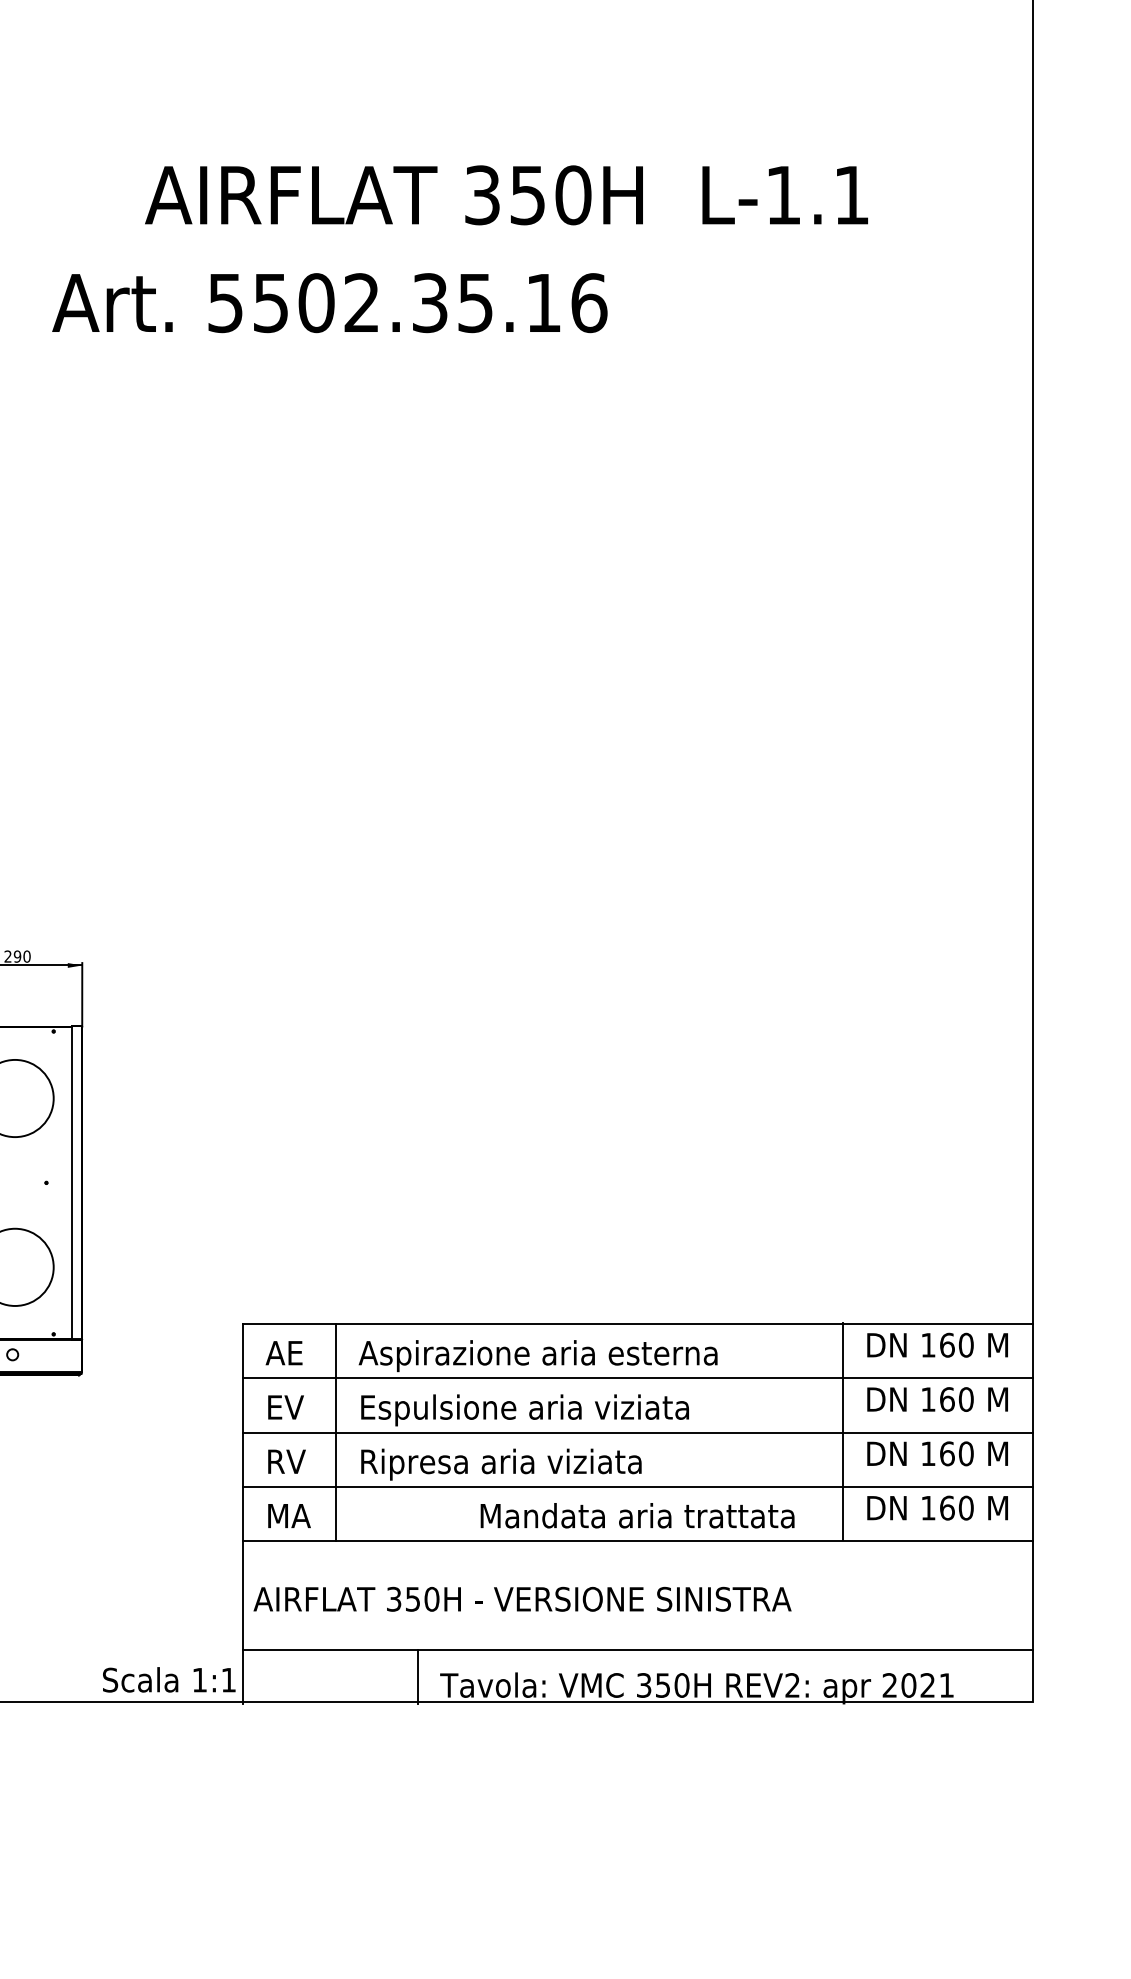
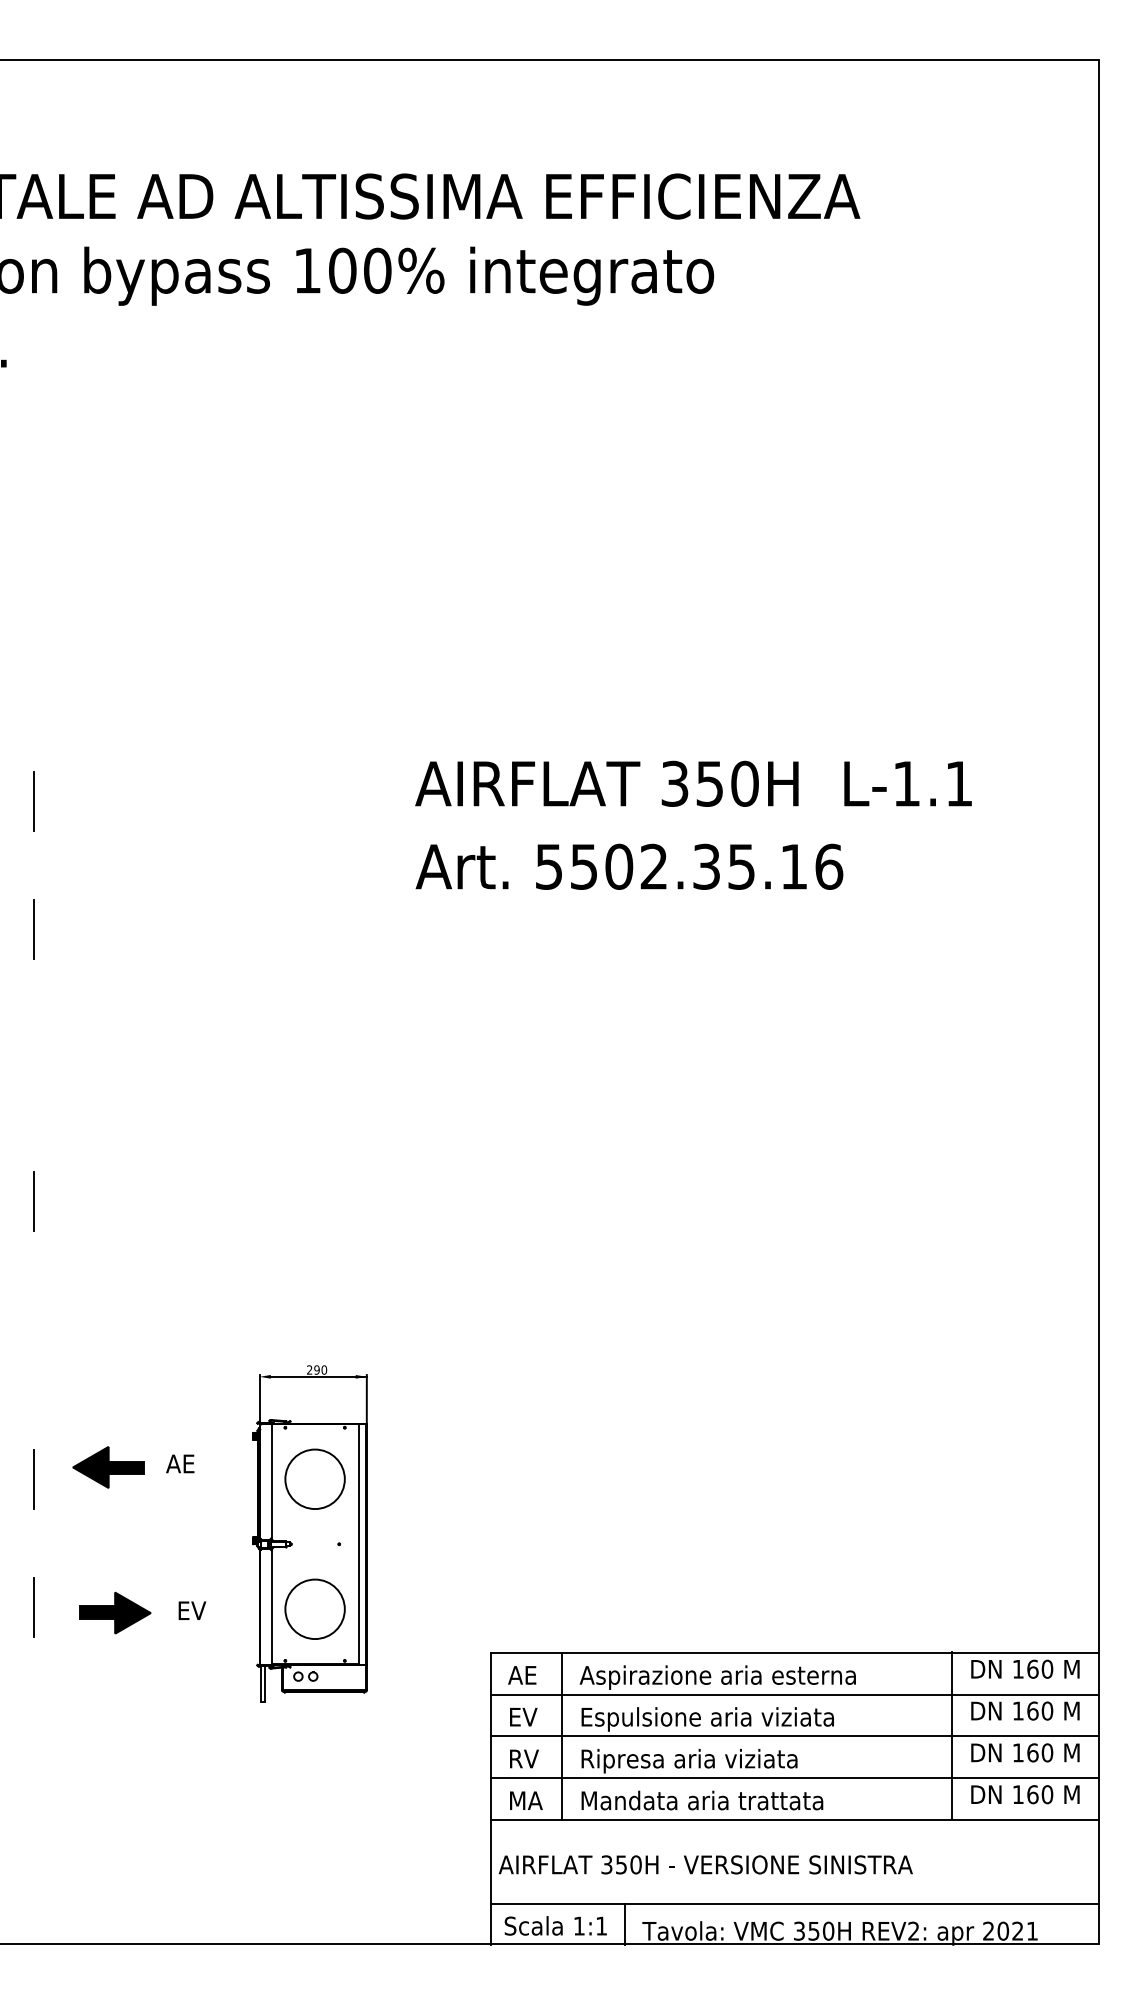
text: (329, 302) -> (629, 866), moved
text: (637, 1515) -> (702, 1800), moved
text: (168, 1679) -> (555, 1925), moved

